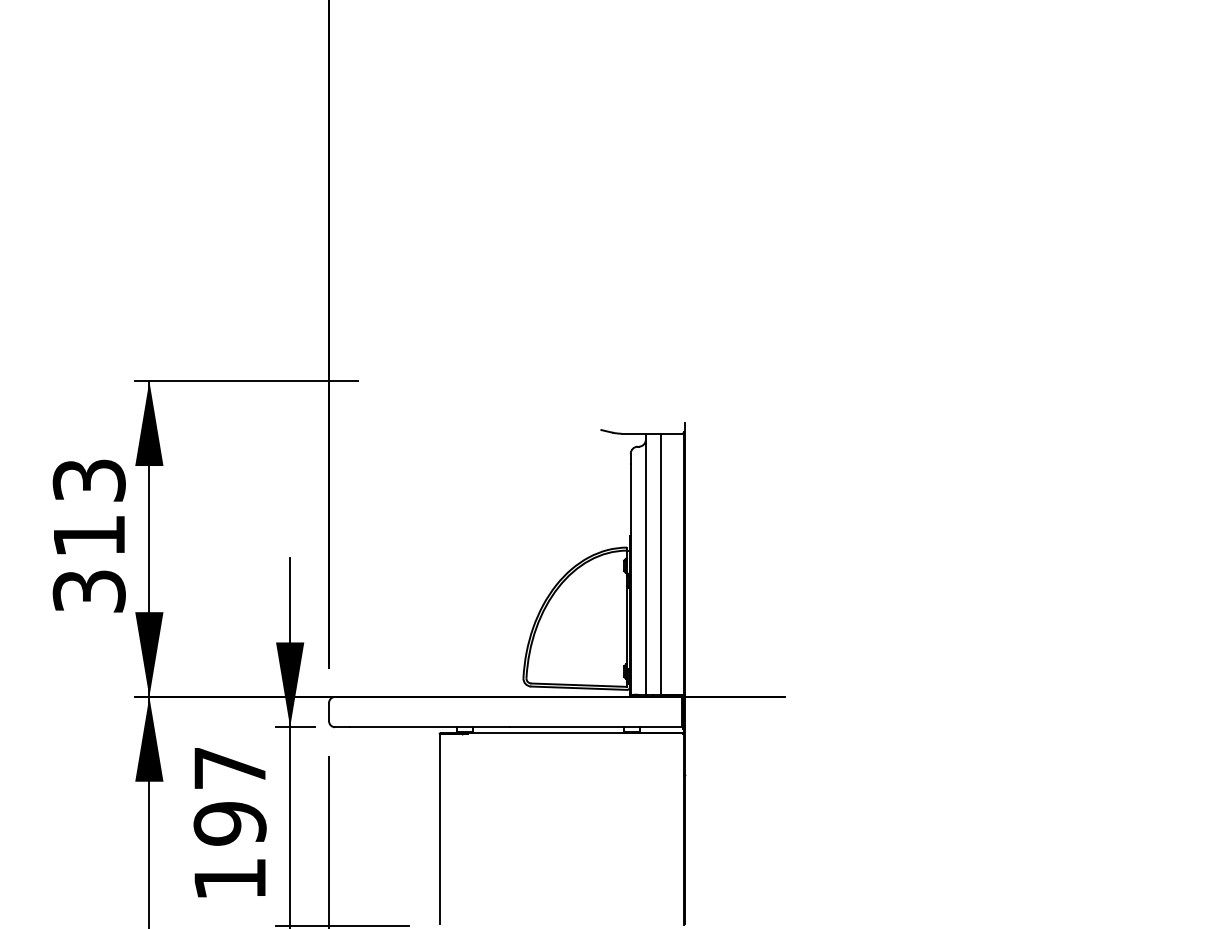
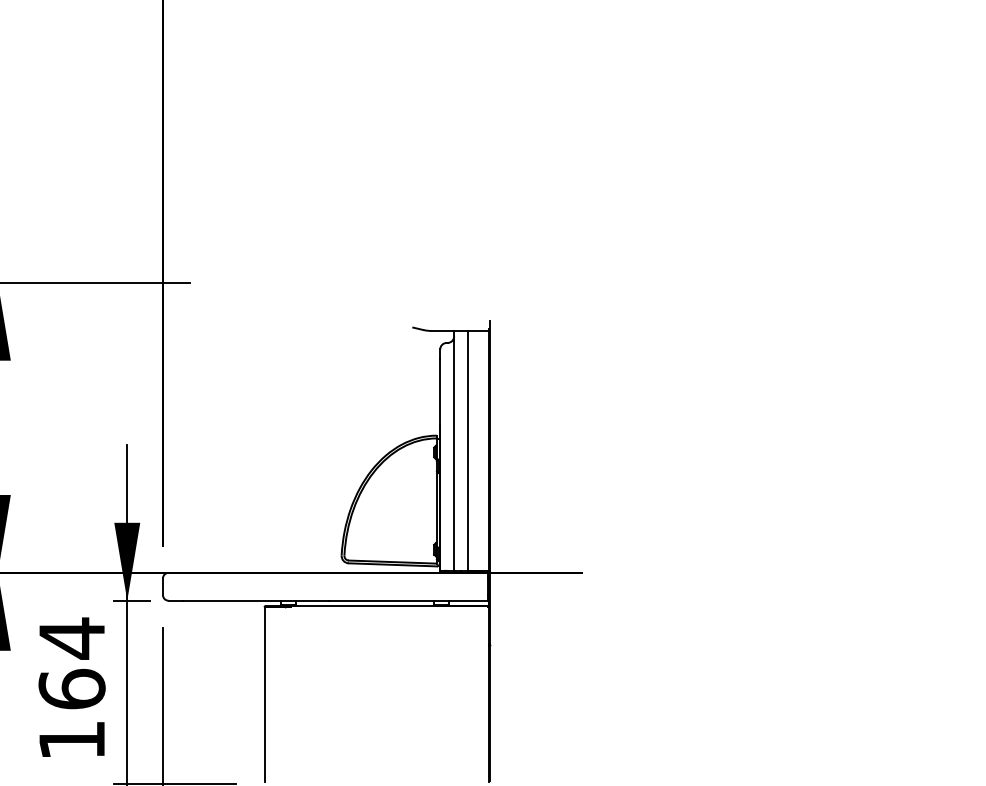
text: (229, 795) -> (71, 663), 197 -> 164

